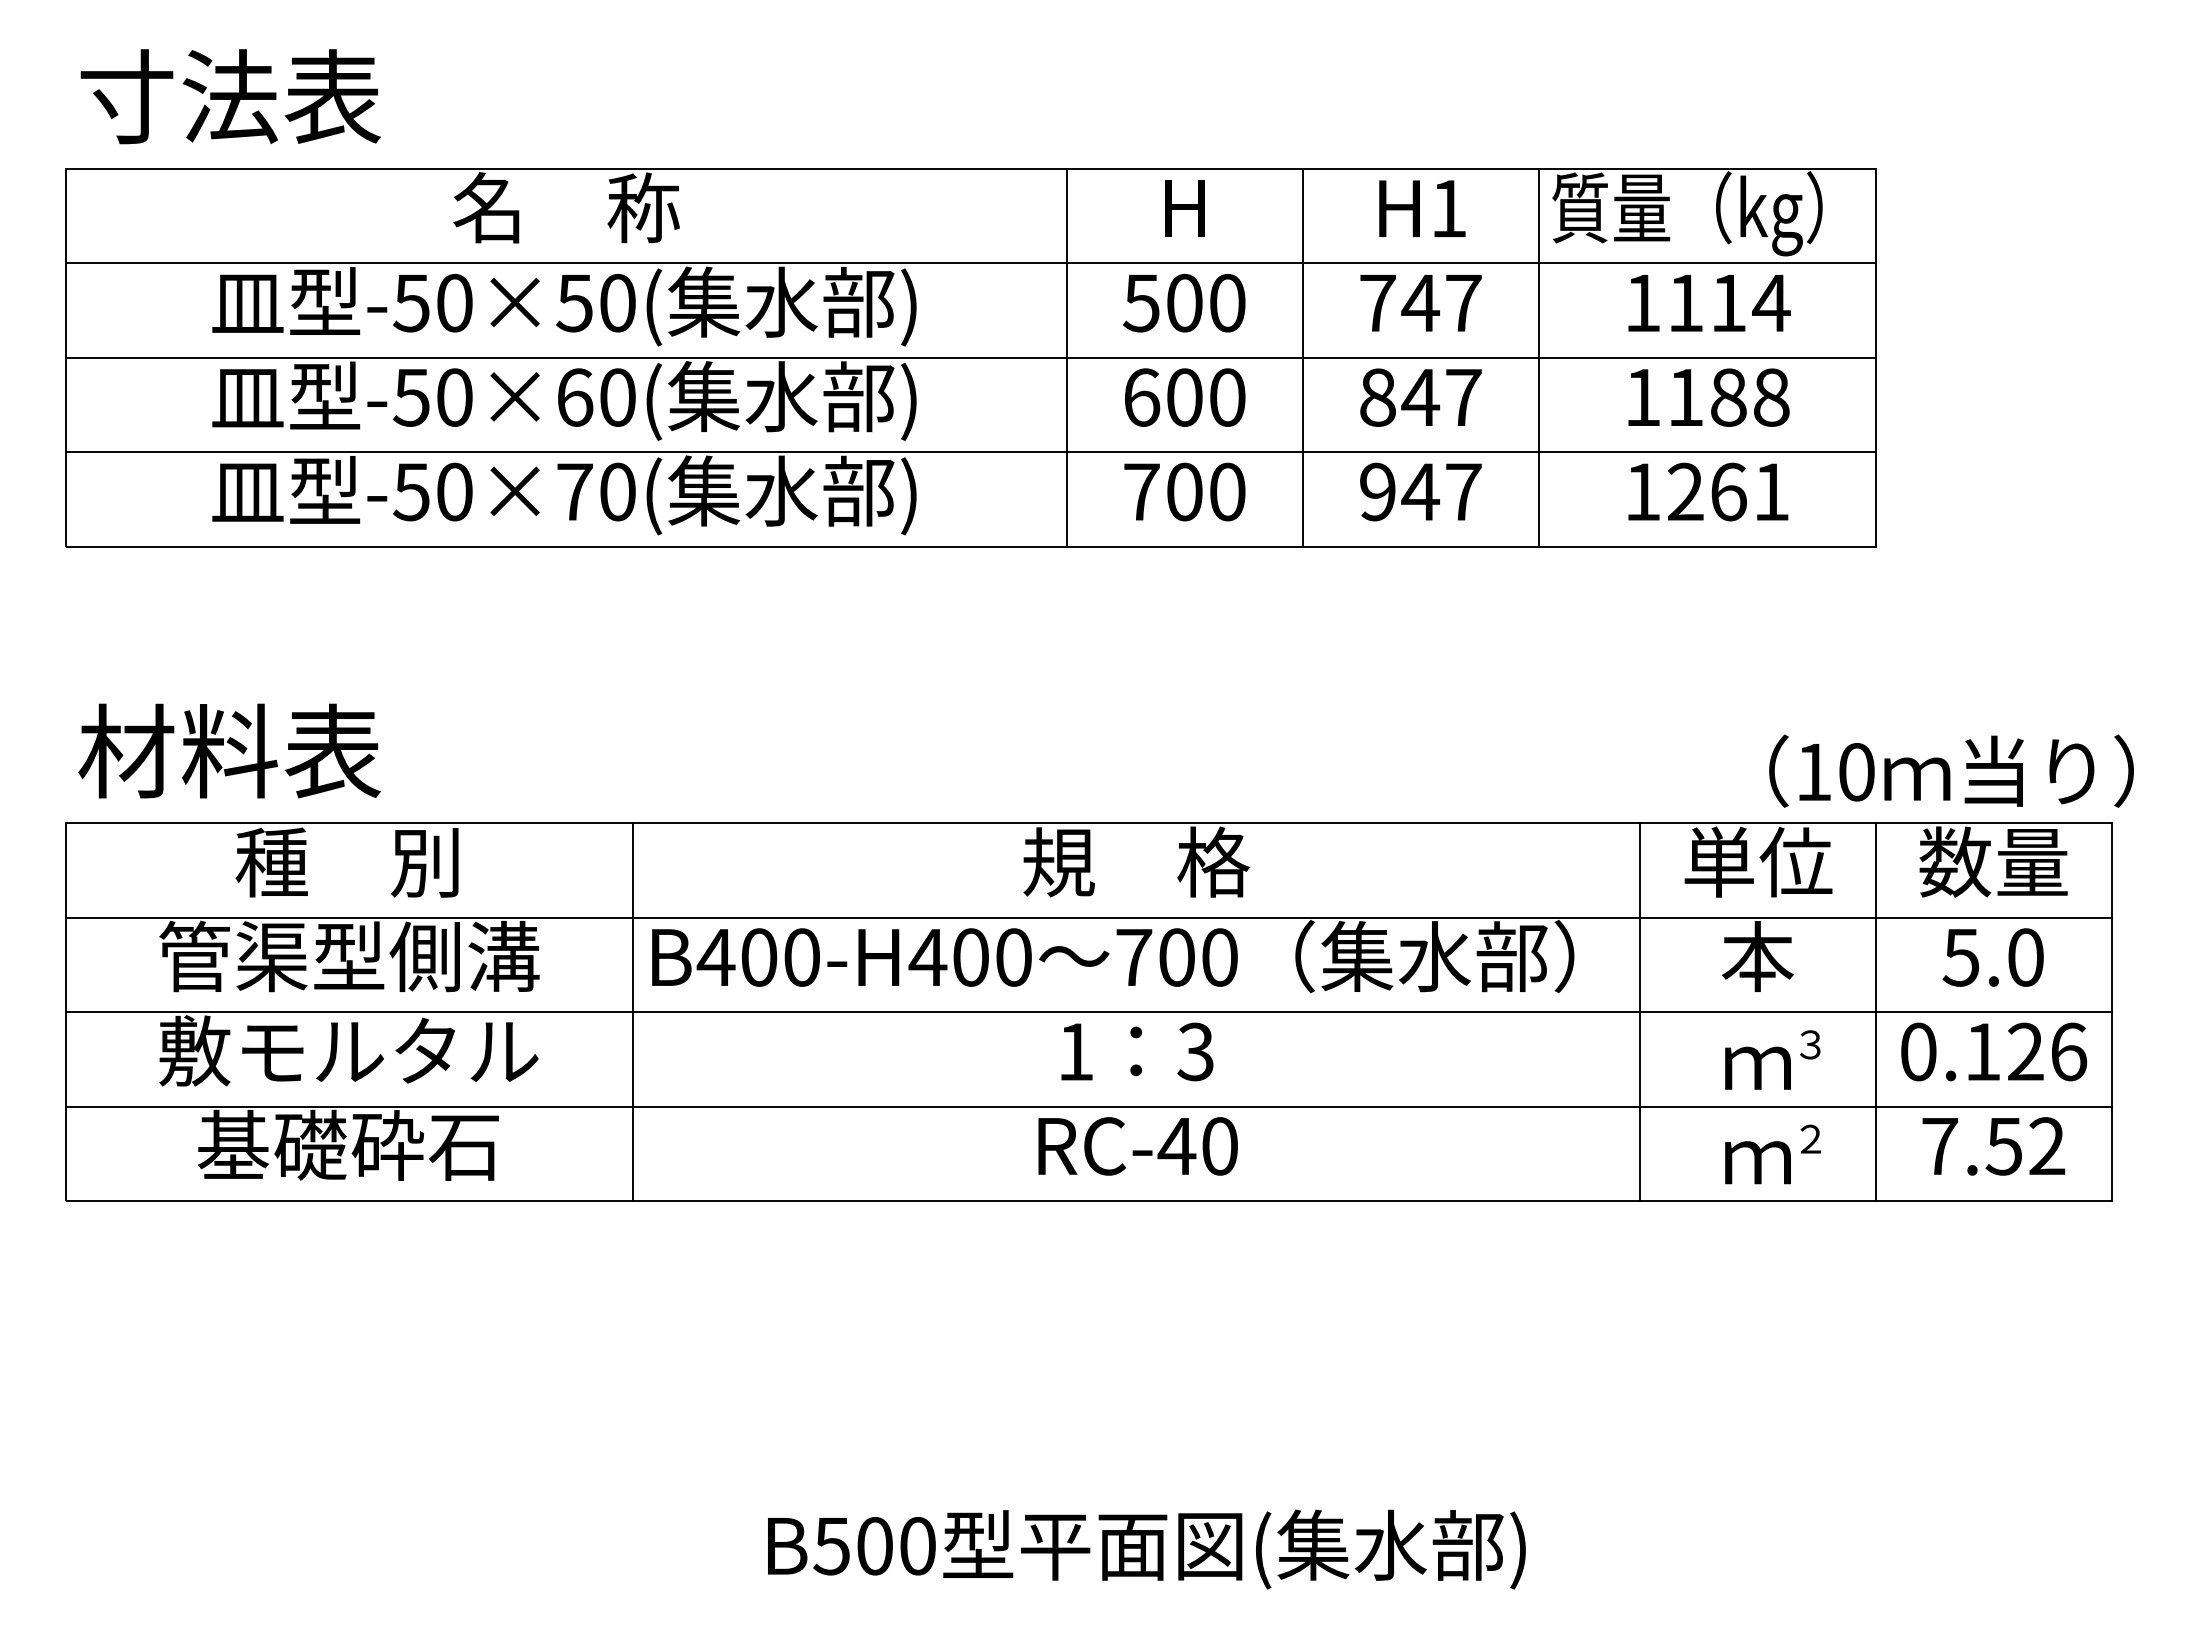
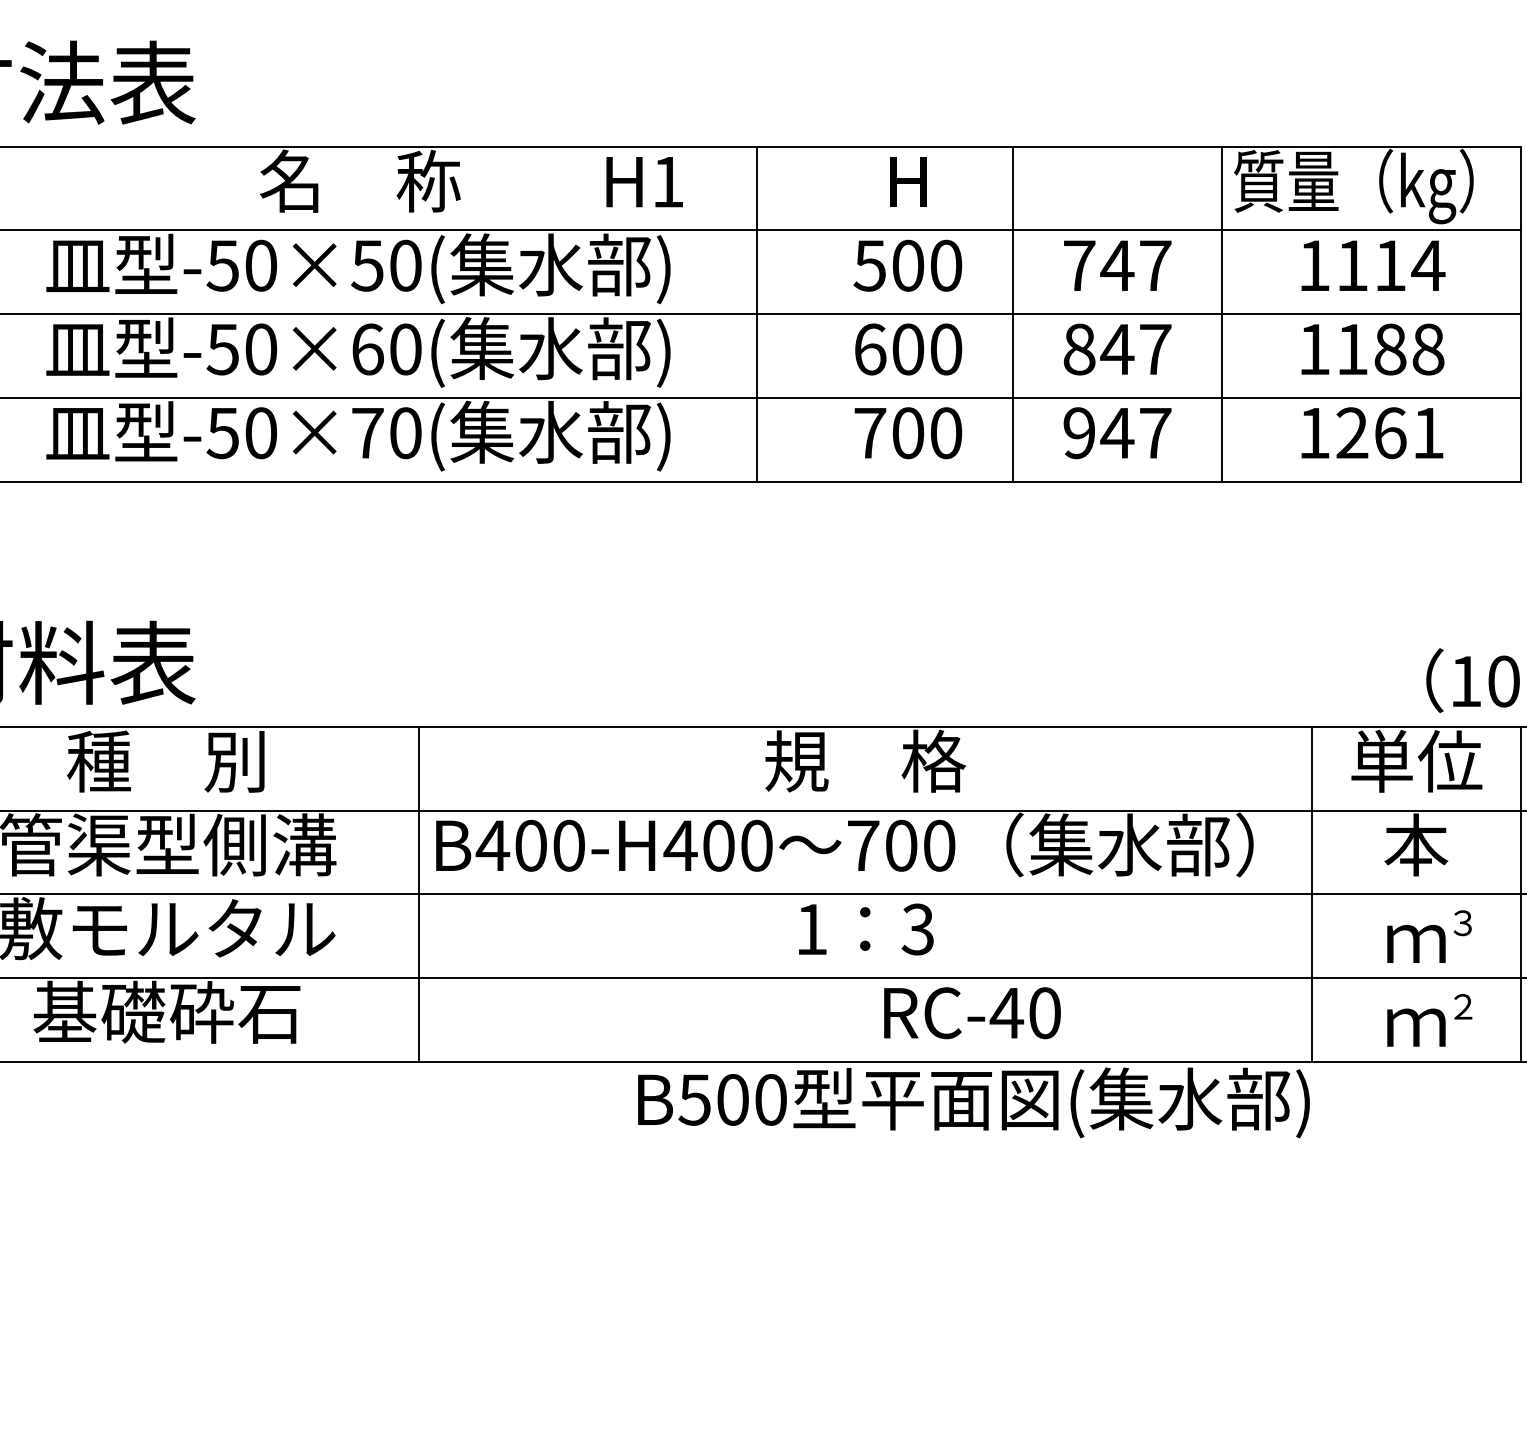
text: (1422, 208) -> (644, 181), moved
line: (1066, 357) -> (756, 313), moved
text: (1137, 1146) -> (971, 1013), moved
text: (1146, 1549) -> (973, 1102), moved

